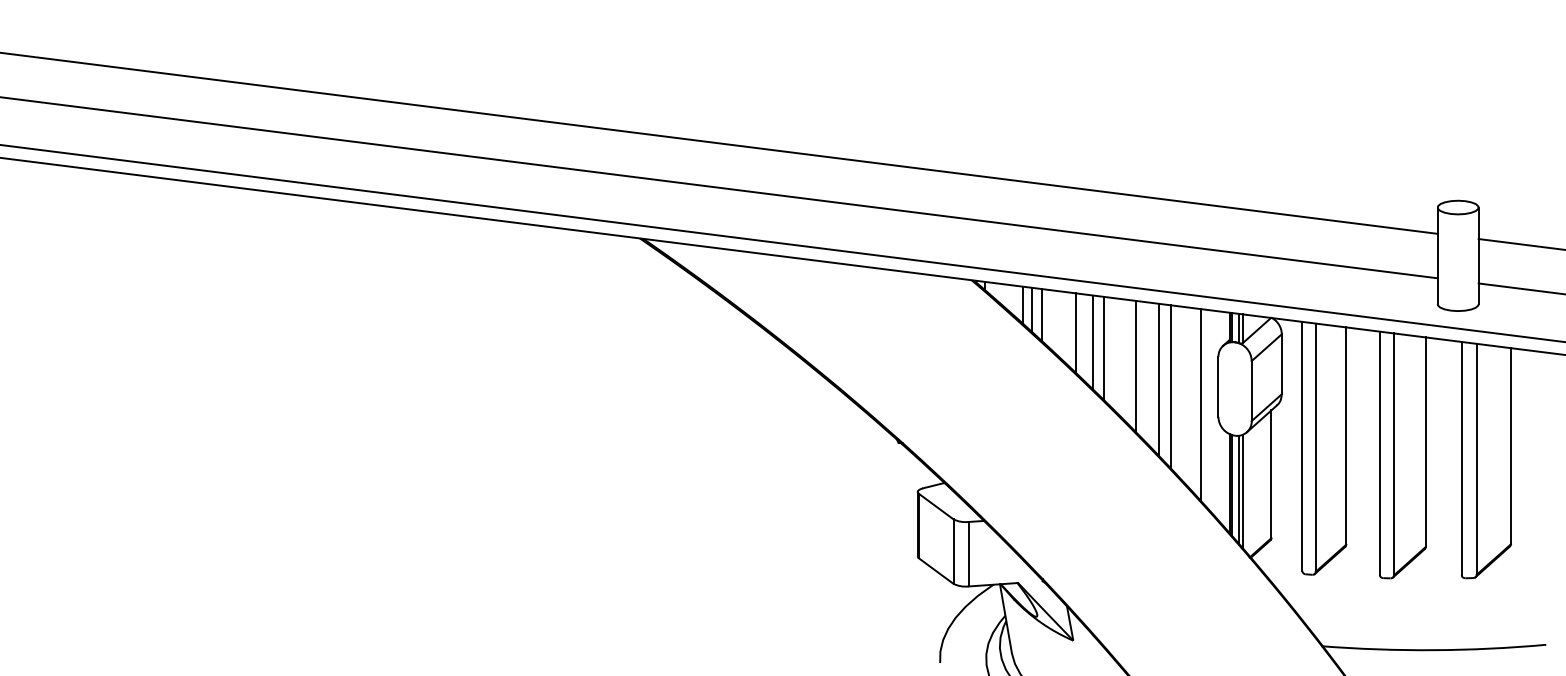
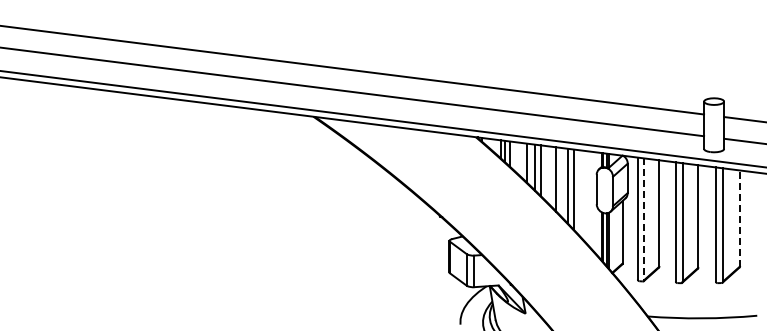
line: (1201, 405) -> (588, 198), removed
line: (1509, 446) -> (739, 218), solid -> dashed
line: (1315, 448) -> (644, 219), solid -> dashed

